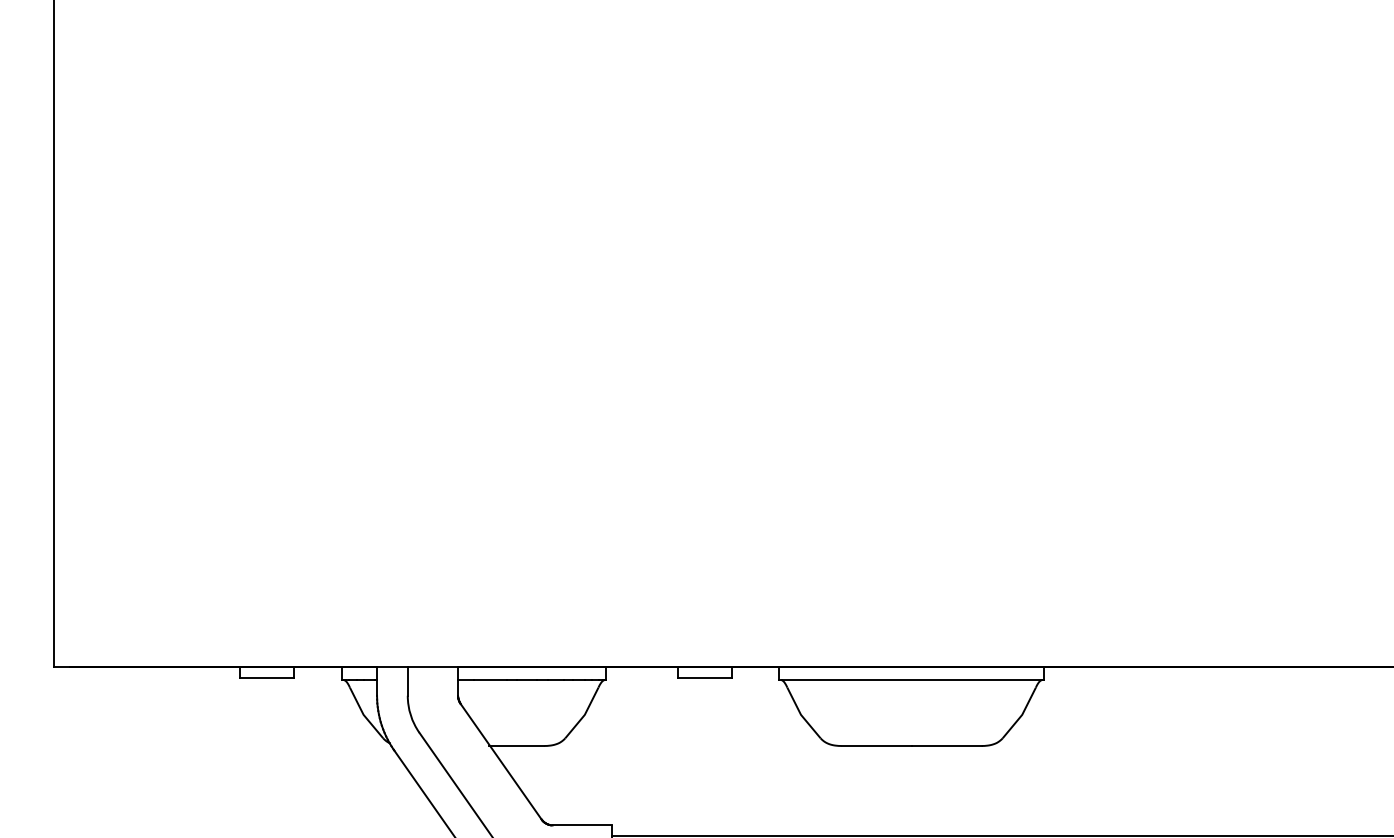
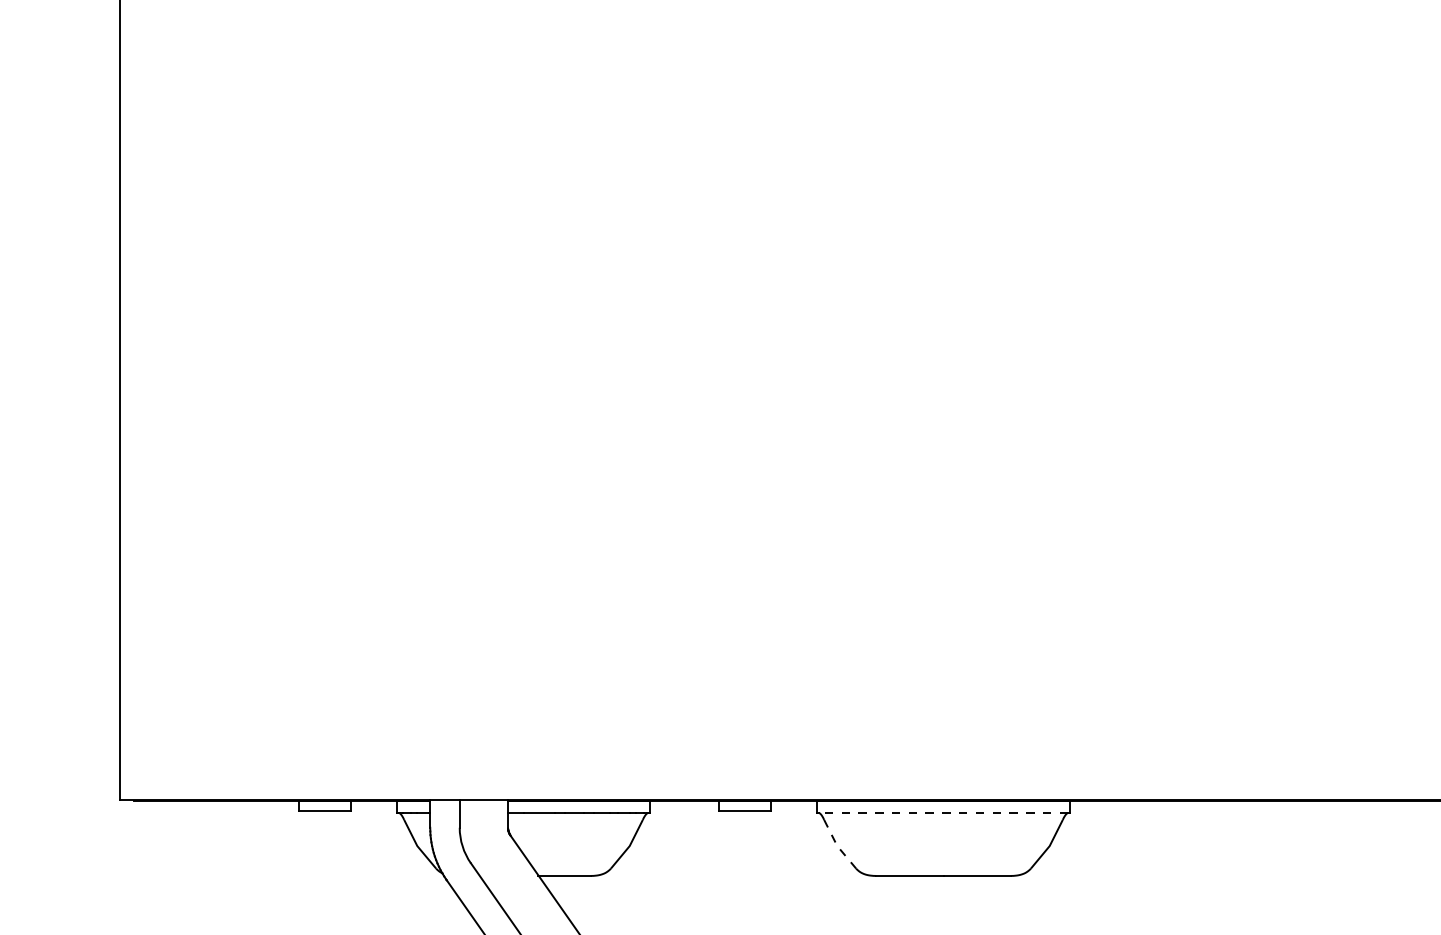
line: (911, 679) -> (943, 812), solid -> dashed
line: (801, 715) -> (837, 846), solid -> dashed

